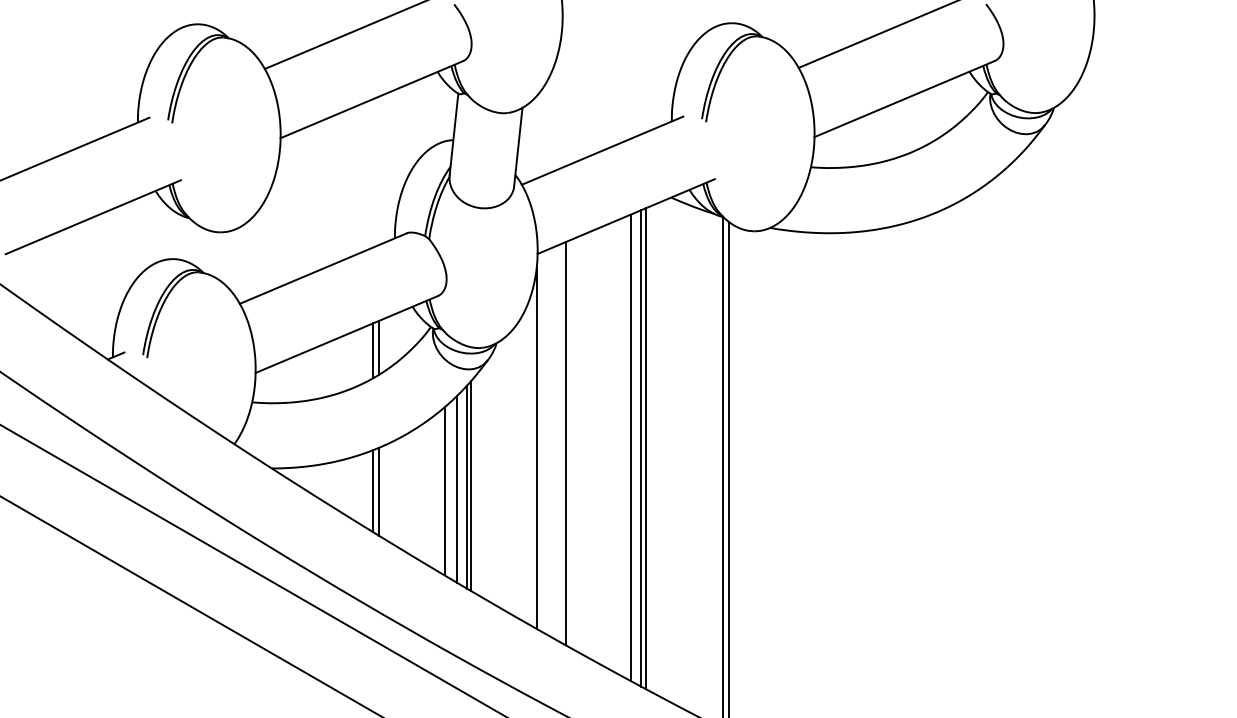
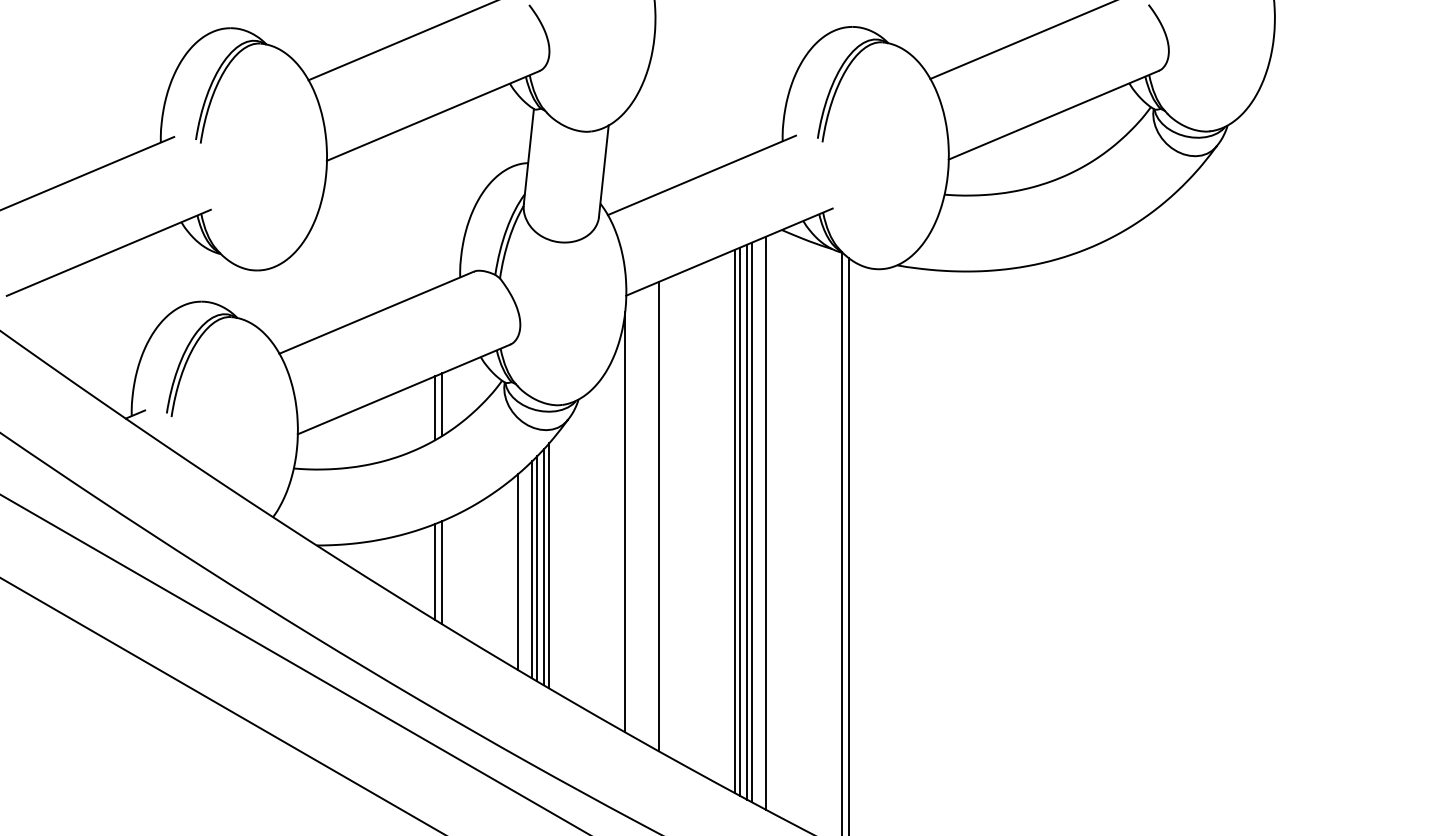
line: (635, 447) -> (740, 521), added
line: (657, 449) -> (765, 523), added
line: (461, 488) -> (537, 568), added

